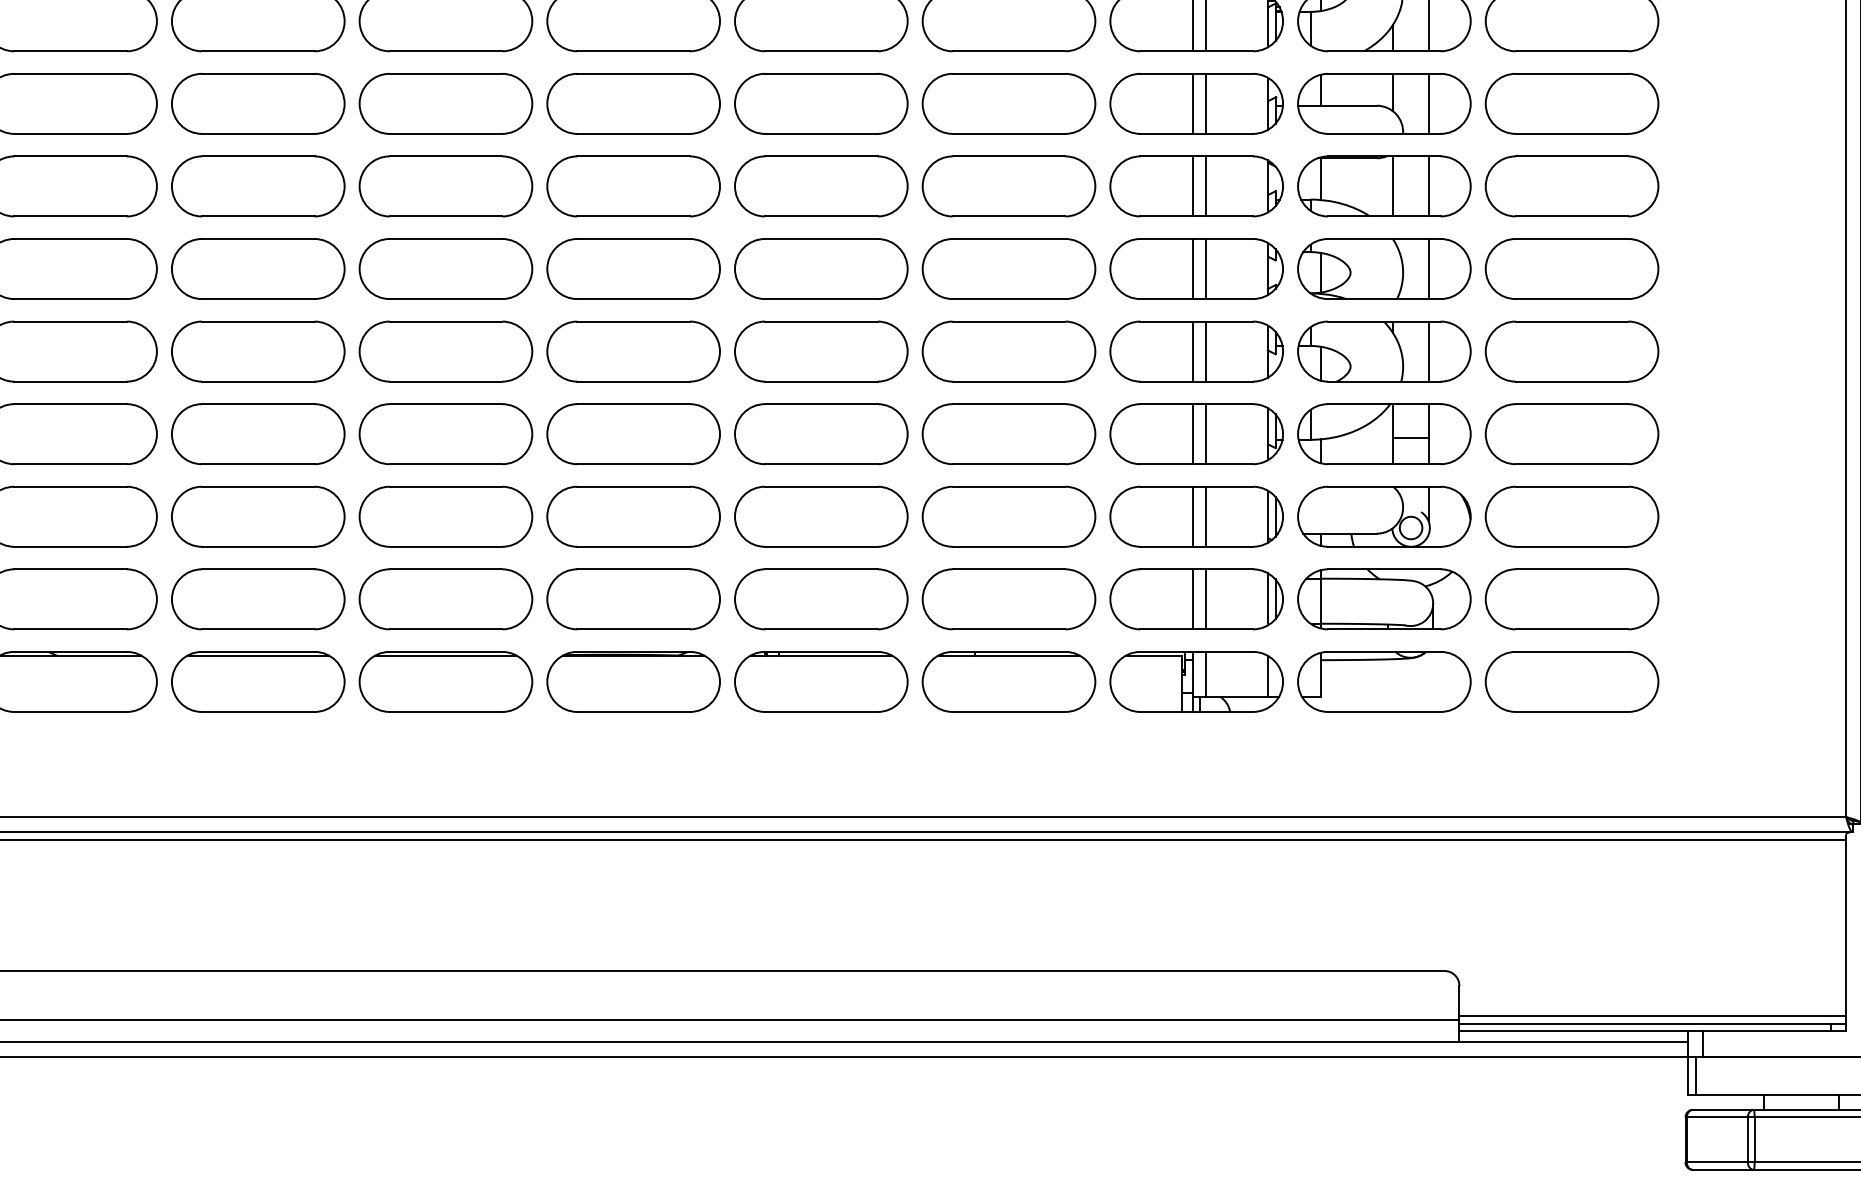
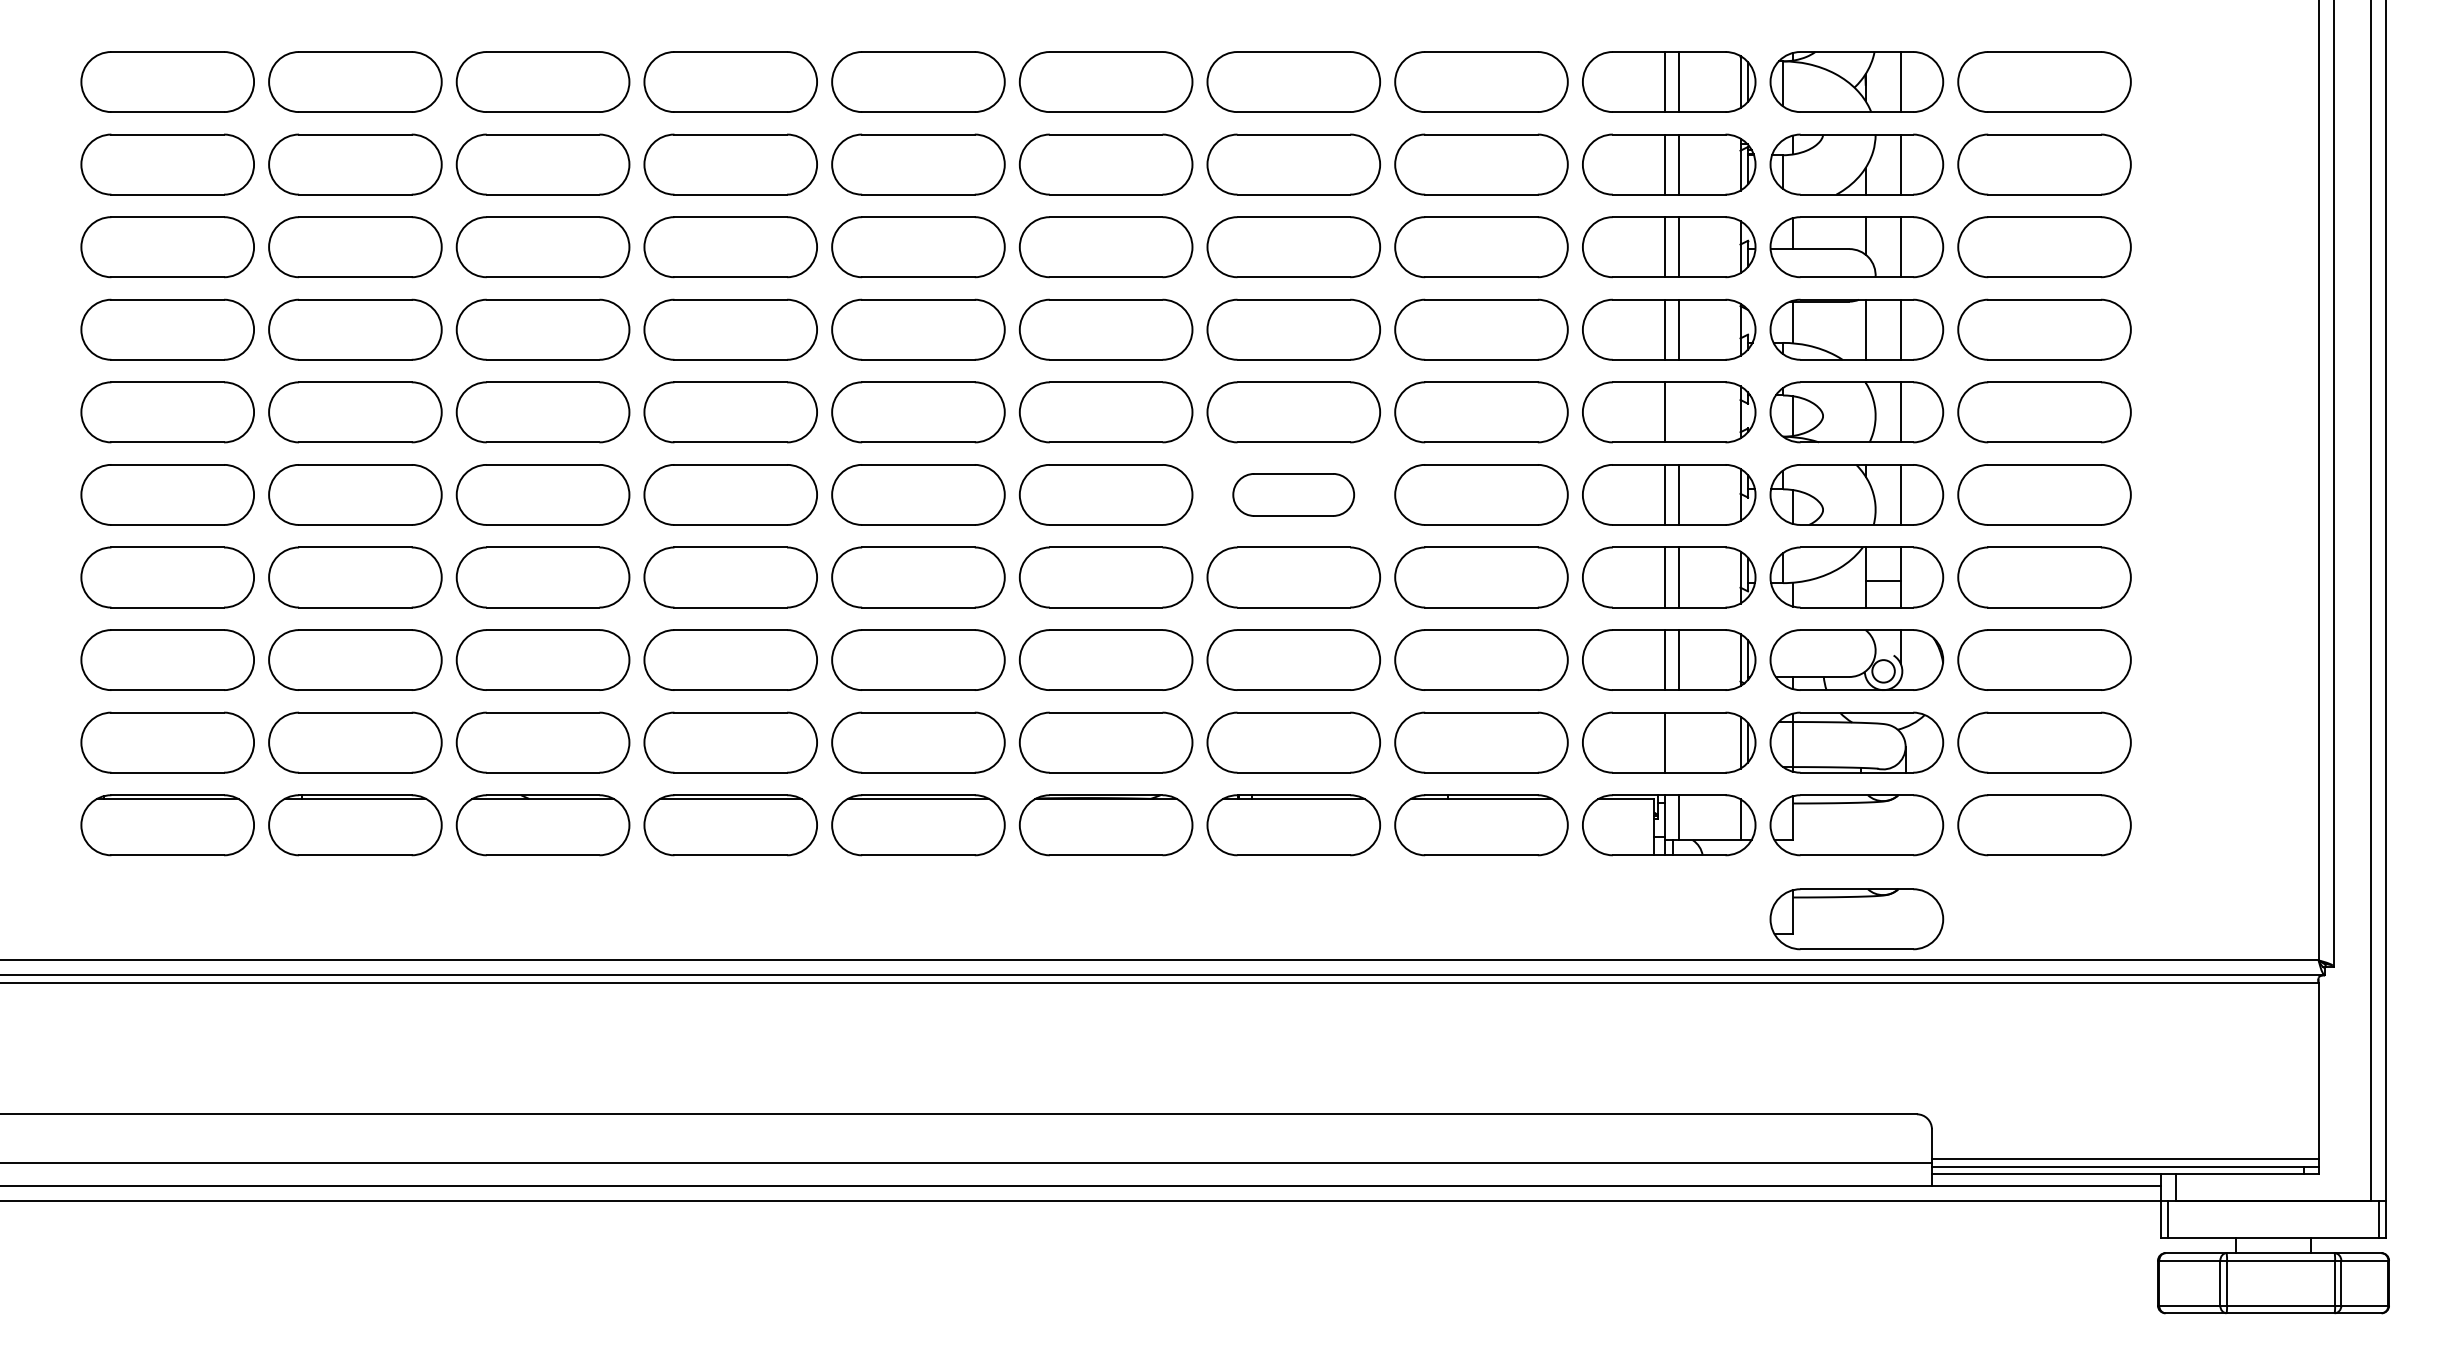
line: (1206, 269) -> (1678, 412), removed
part: (821, 351) -> (1293, 494), size x0.7
line: (1206, 599) -> (1678, 742), removed
part: (1384, 776) -> (1856, 919), added

